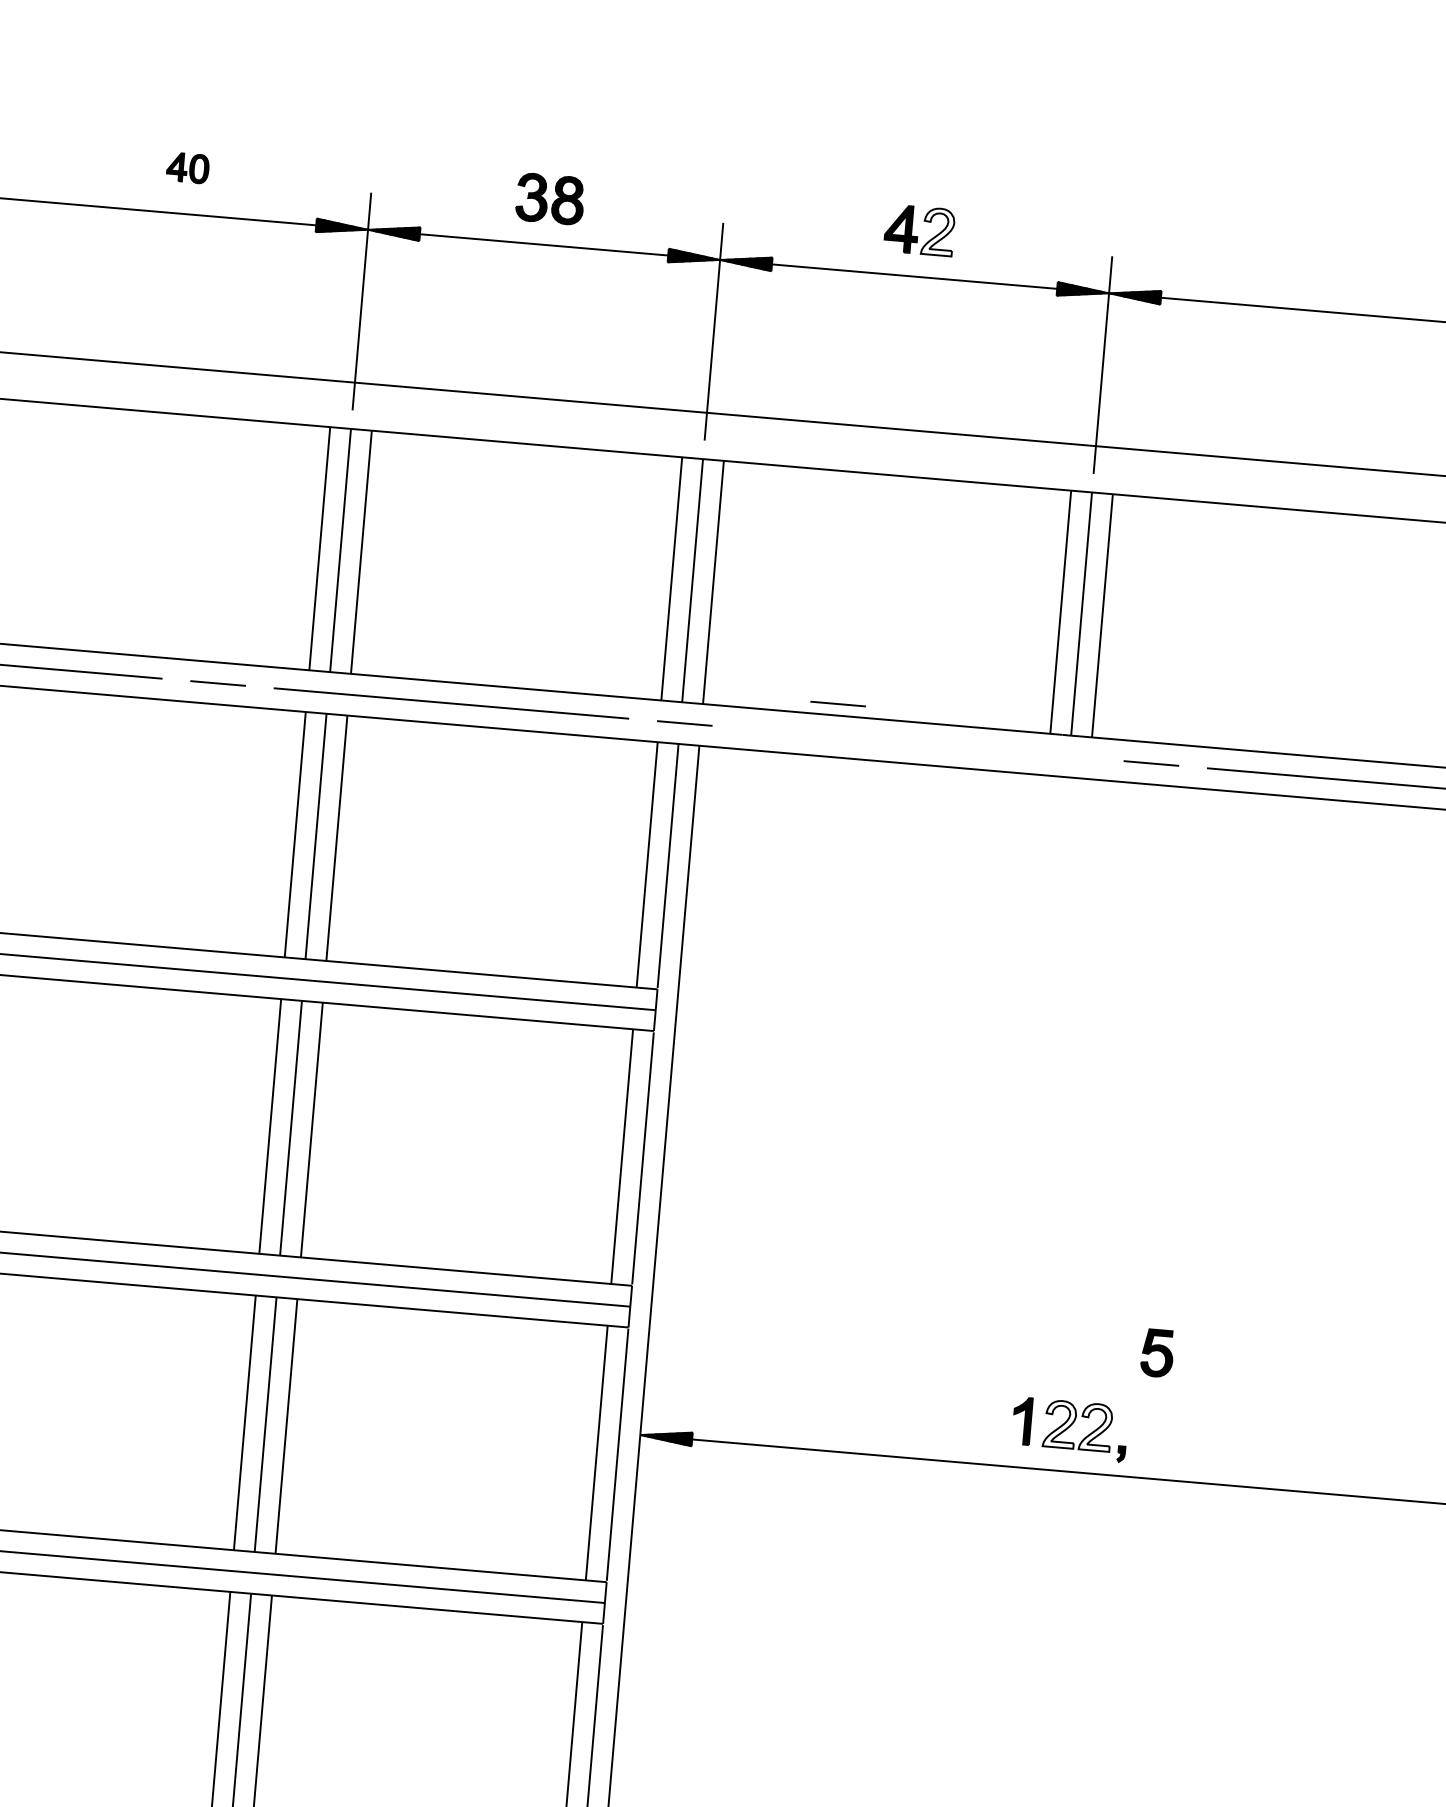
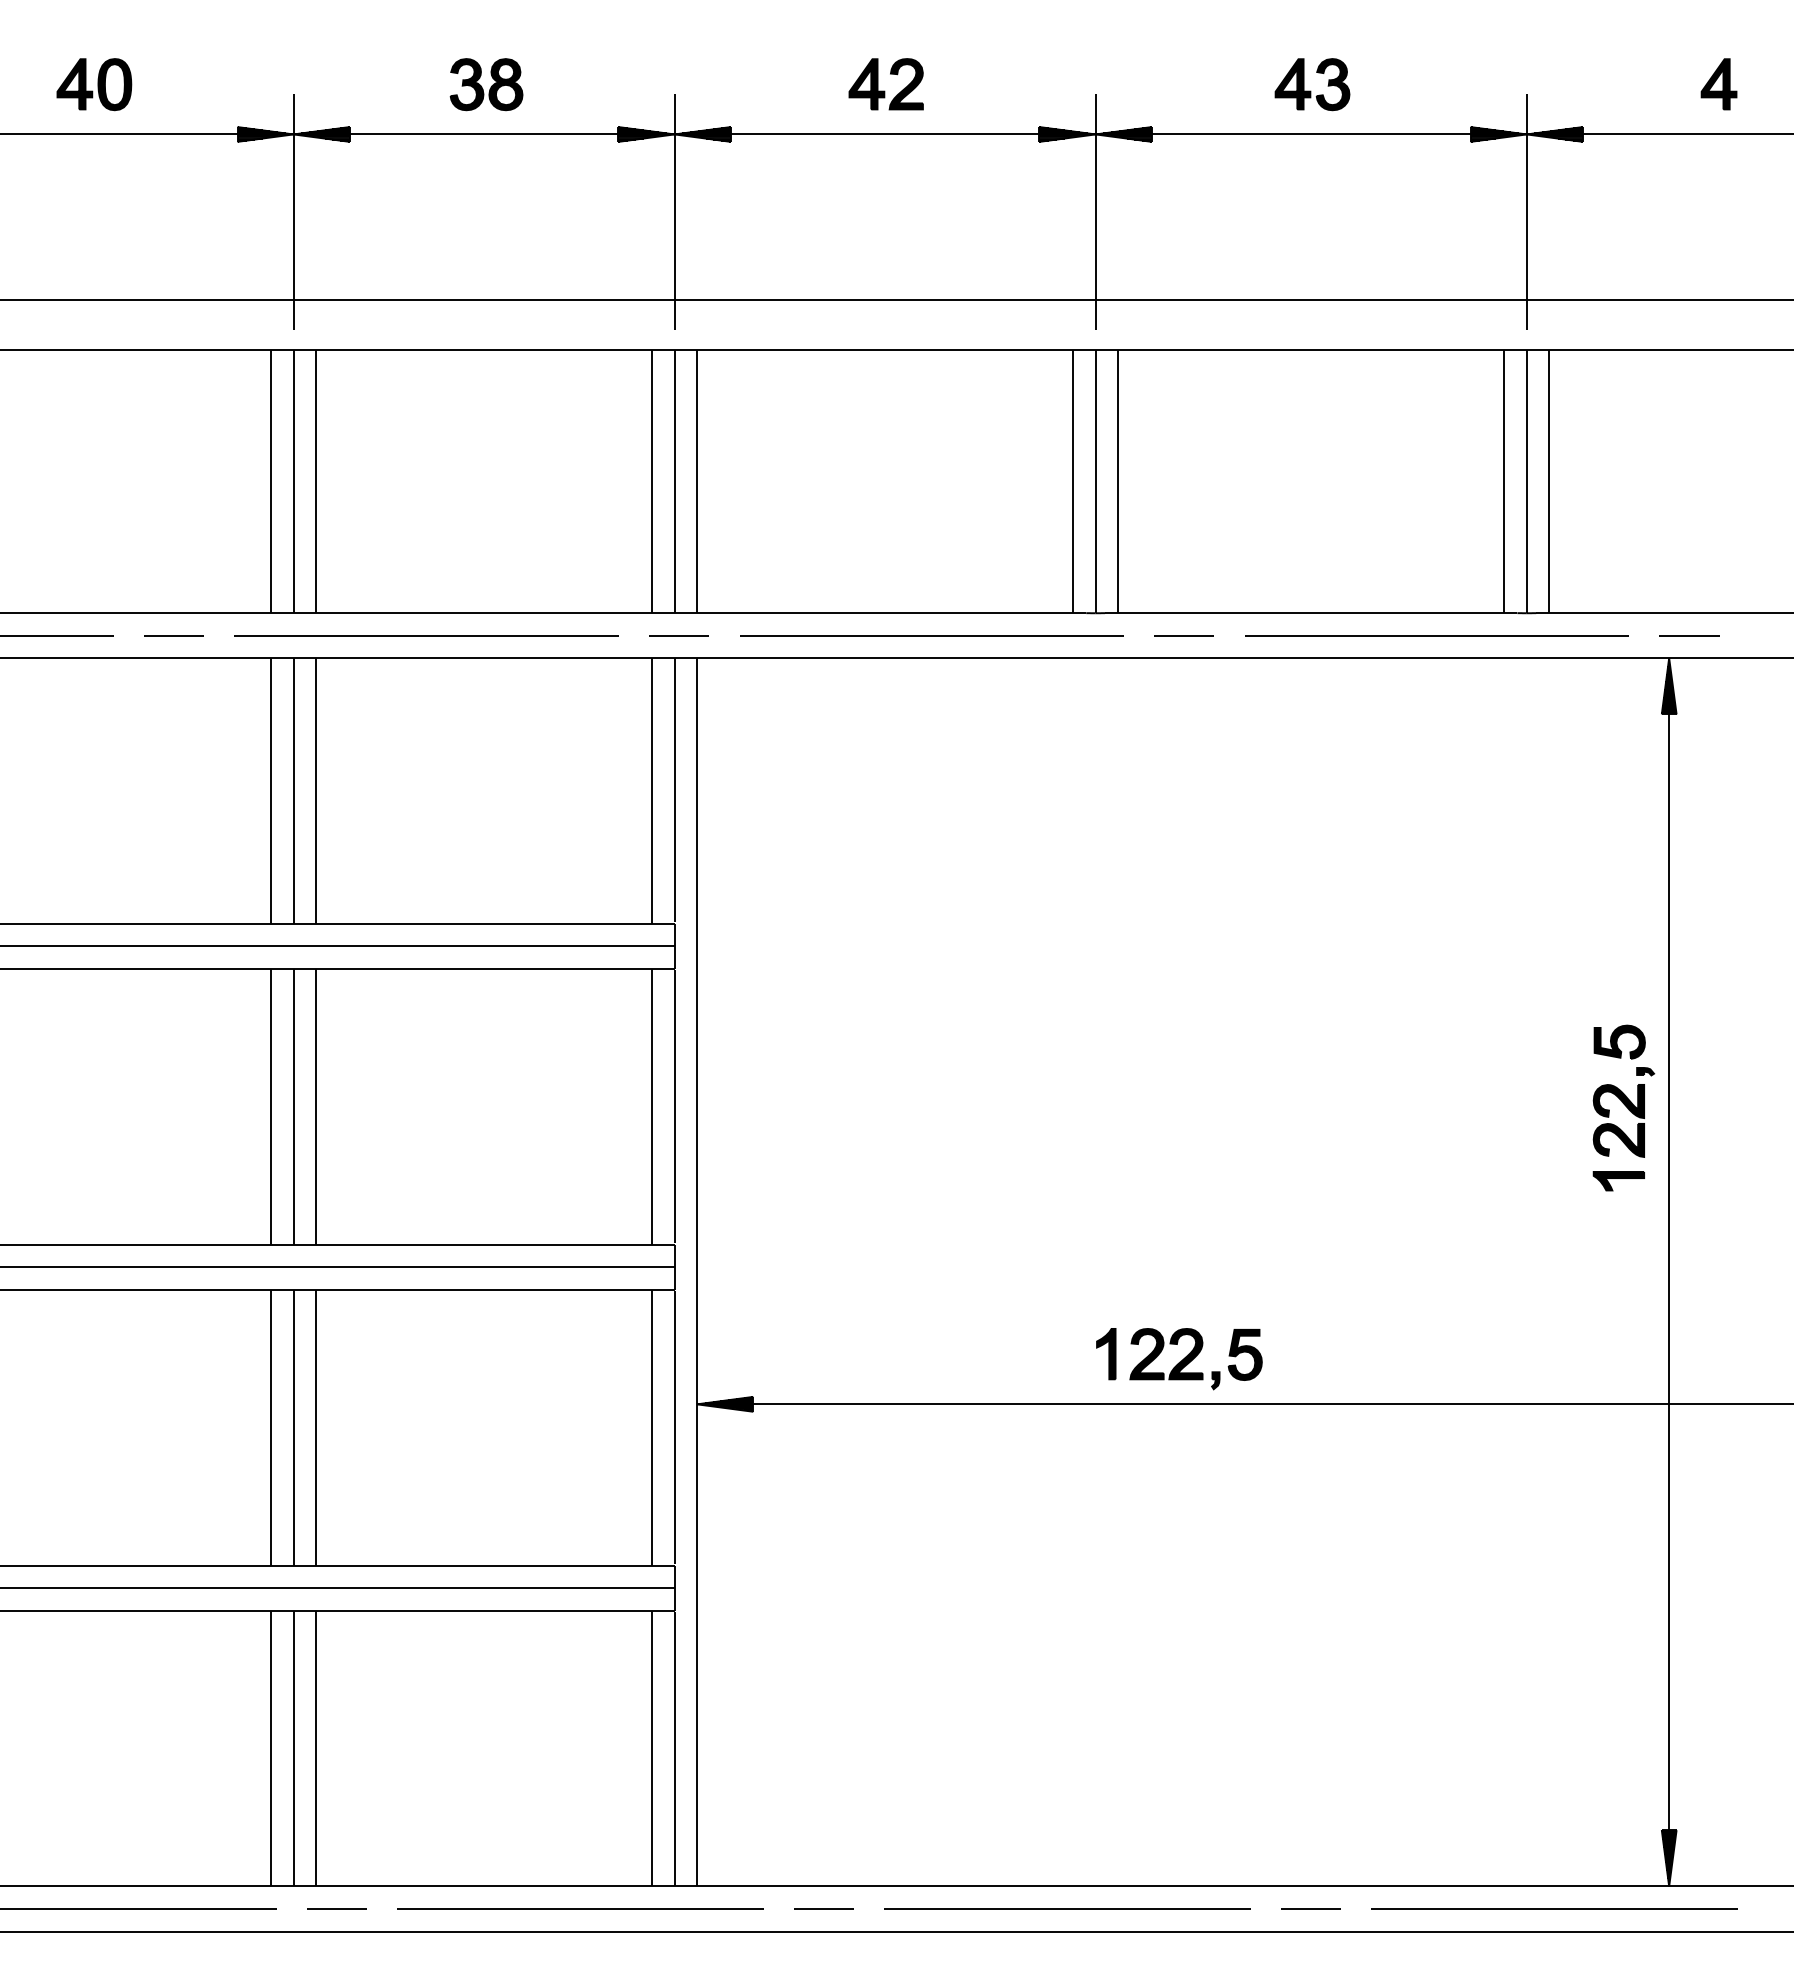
part: (188, 167) -> (94, 84), size x1.67
fill: (937, 232) -> (905, 84), added
part: (1311, 269) -> (1310, 90), added
line: (837, 703) -> (841, 600), removed
line: (917, 743) -> (931, 635), added
part: (1156, 1352) -> (1244, 1354), moved
fill: (1059, 1423) -> (1146, 1353), added
fill: (1095, 1426) -> (1185, 1353), added

